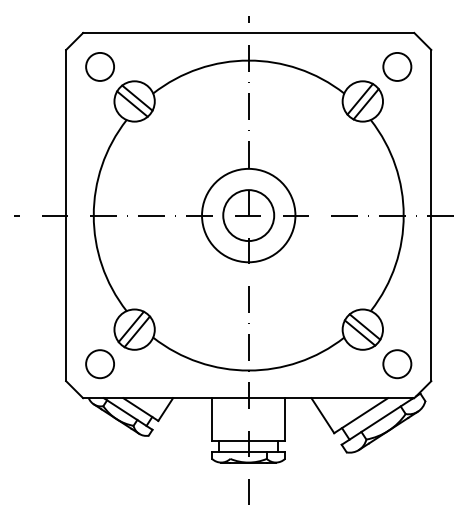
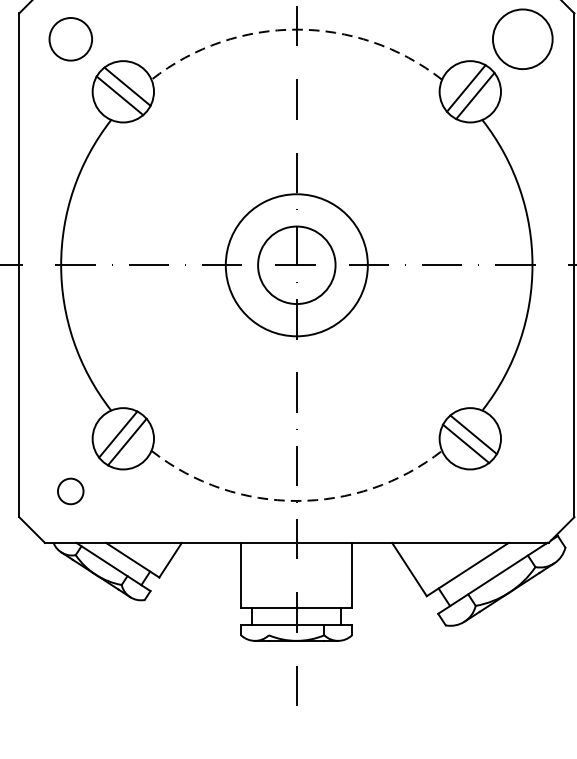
arc: (248, 60) -> (296, 29), solid -> dashed
circle: (397, 66) -> (523, 38), size x1.4
circle: (99, 364) -> (69, 491), size x0.6
circle: (397, 364) -> (523, 491), removed
arc: (248, 370) -> (296, 500), solid -> dashed

